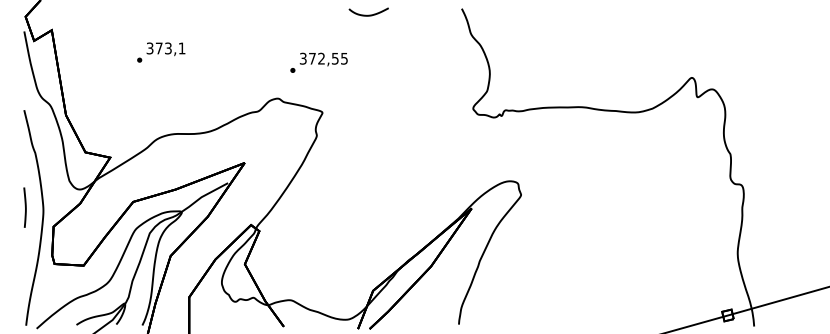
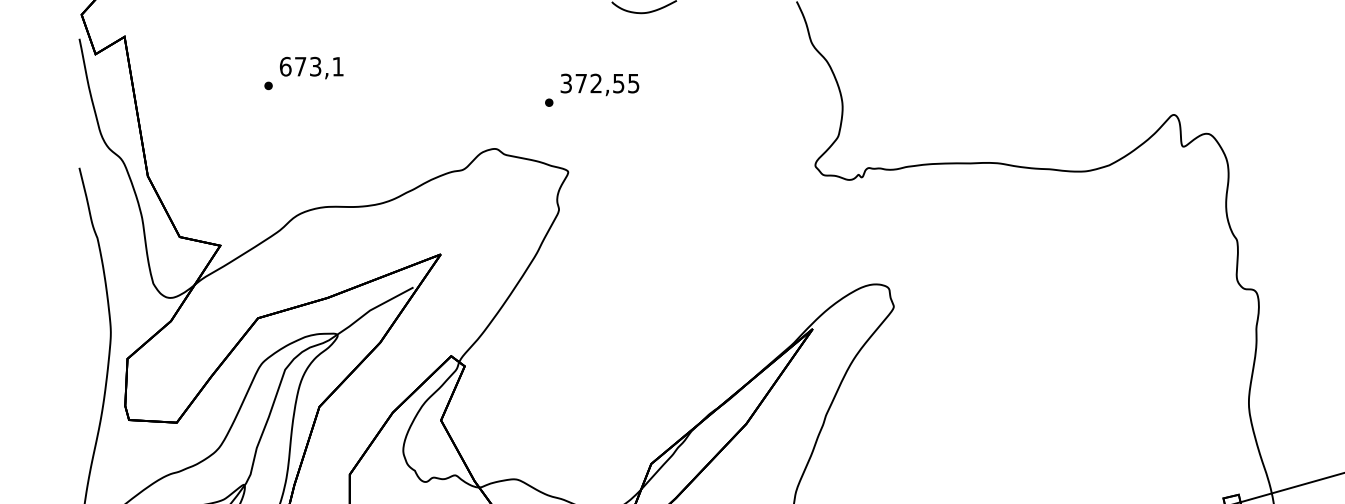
text: (149, 48) -> (284, 66), 373,1 -> 673,1
text: (318, 62) -> (591, 89), moved
curve: (25, 207) -> (81, 327), removed

